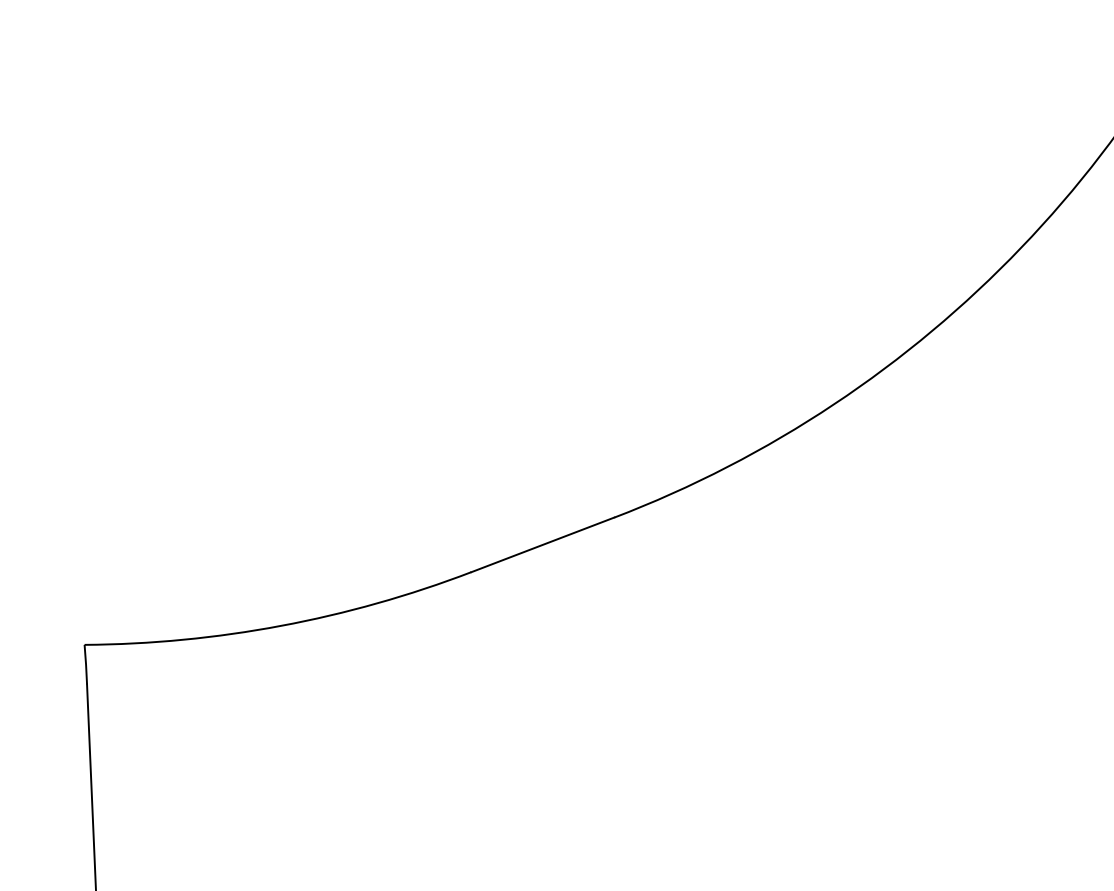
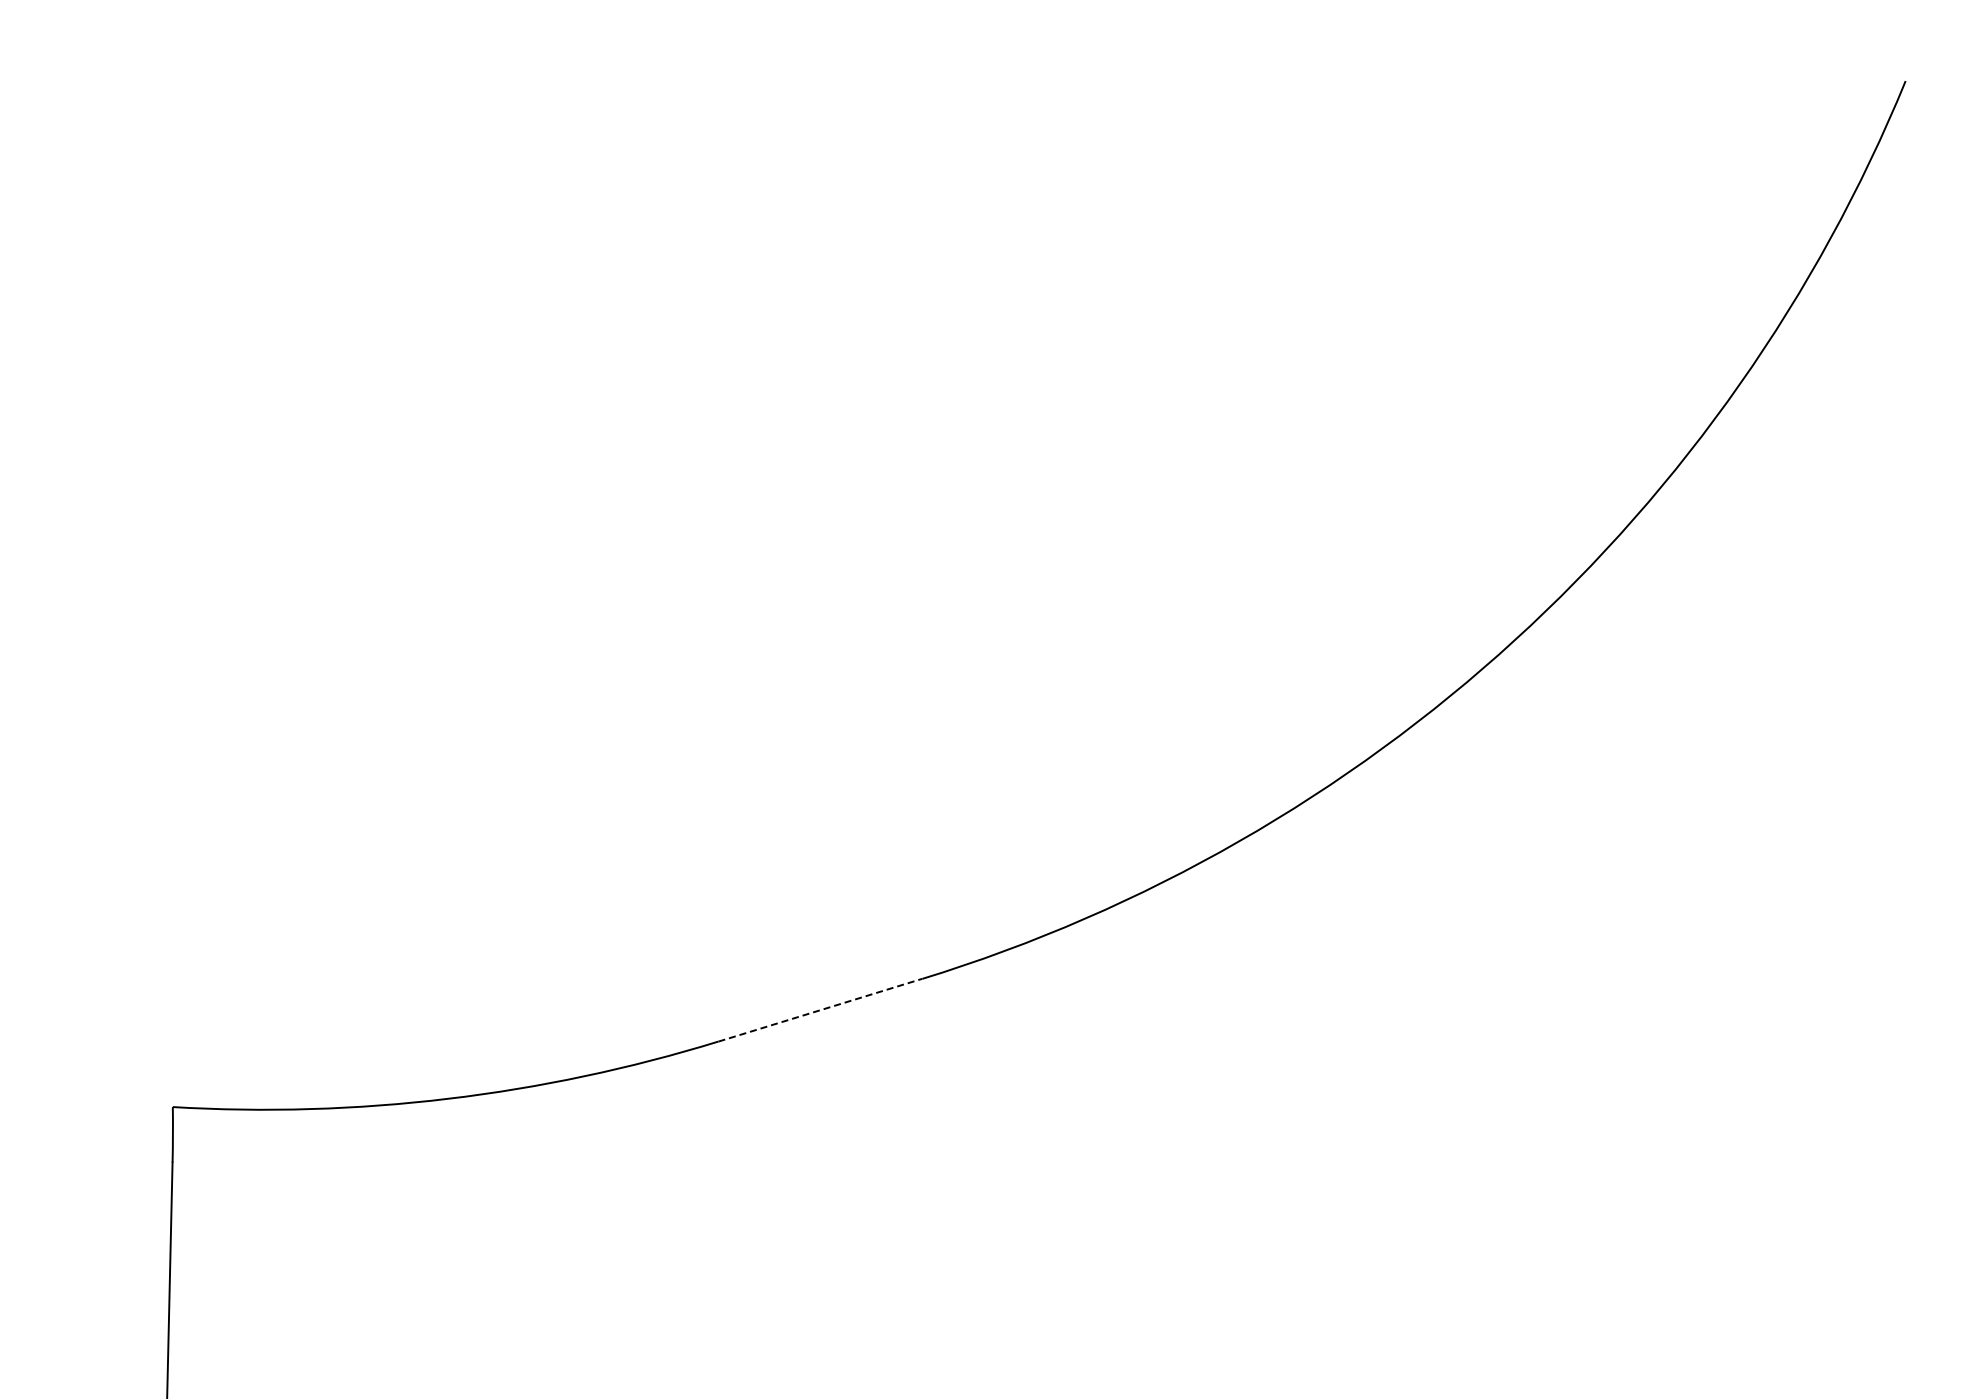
line: (542, 545) -> (820, 1010), solid -> dashed

